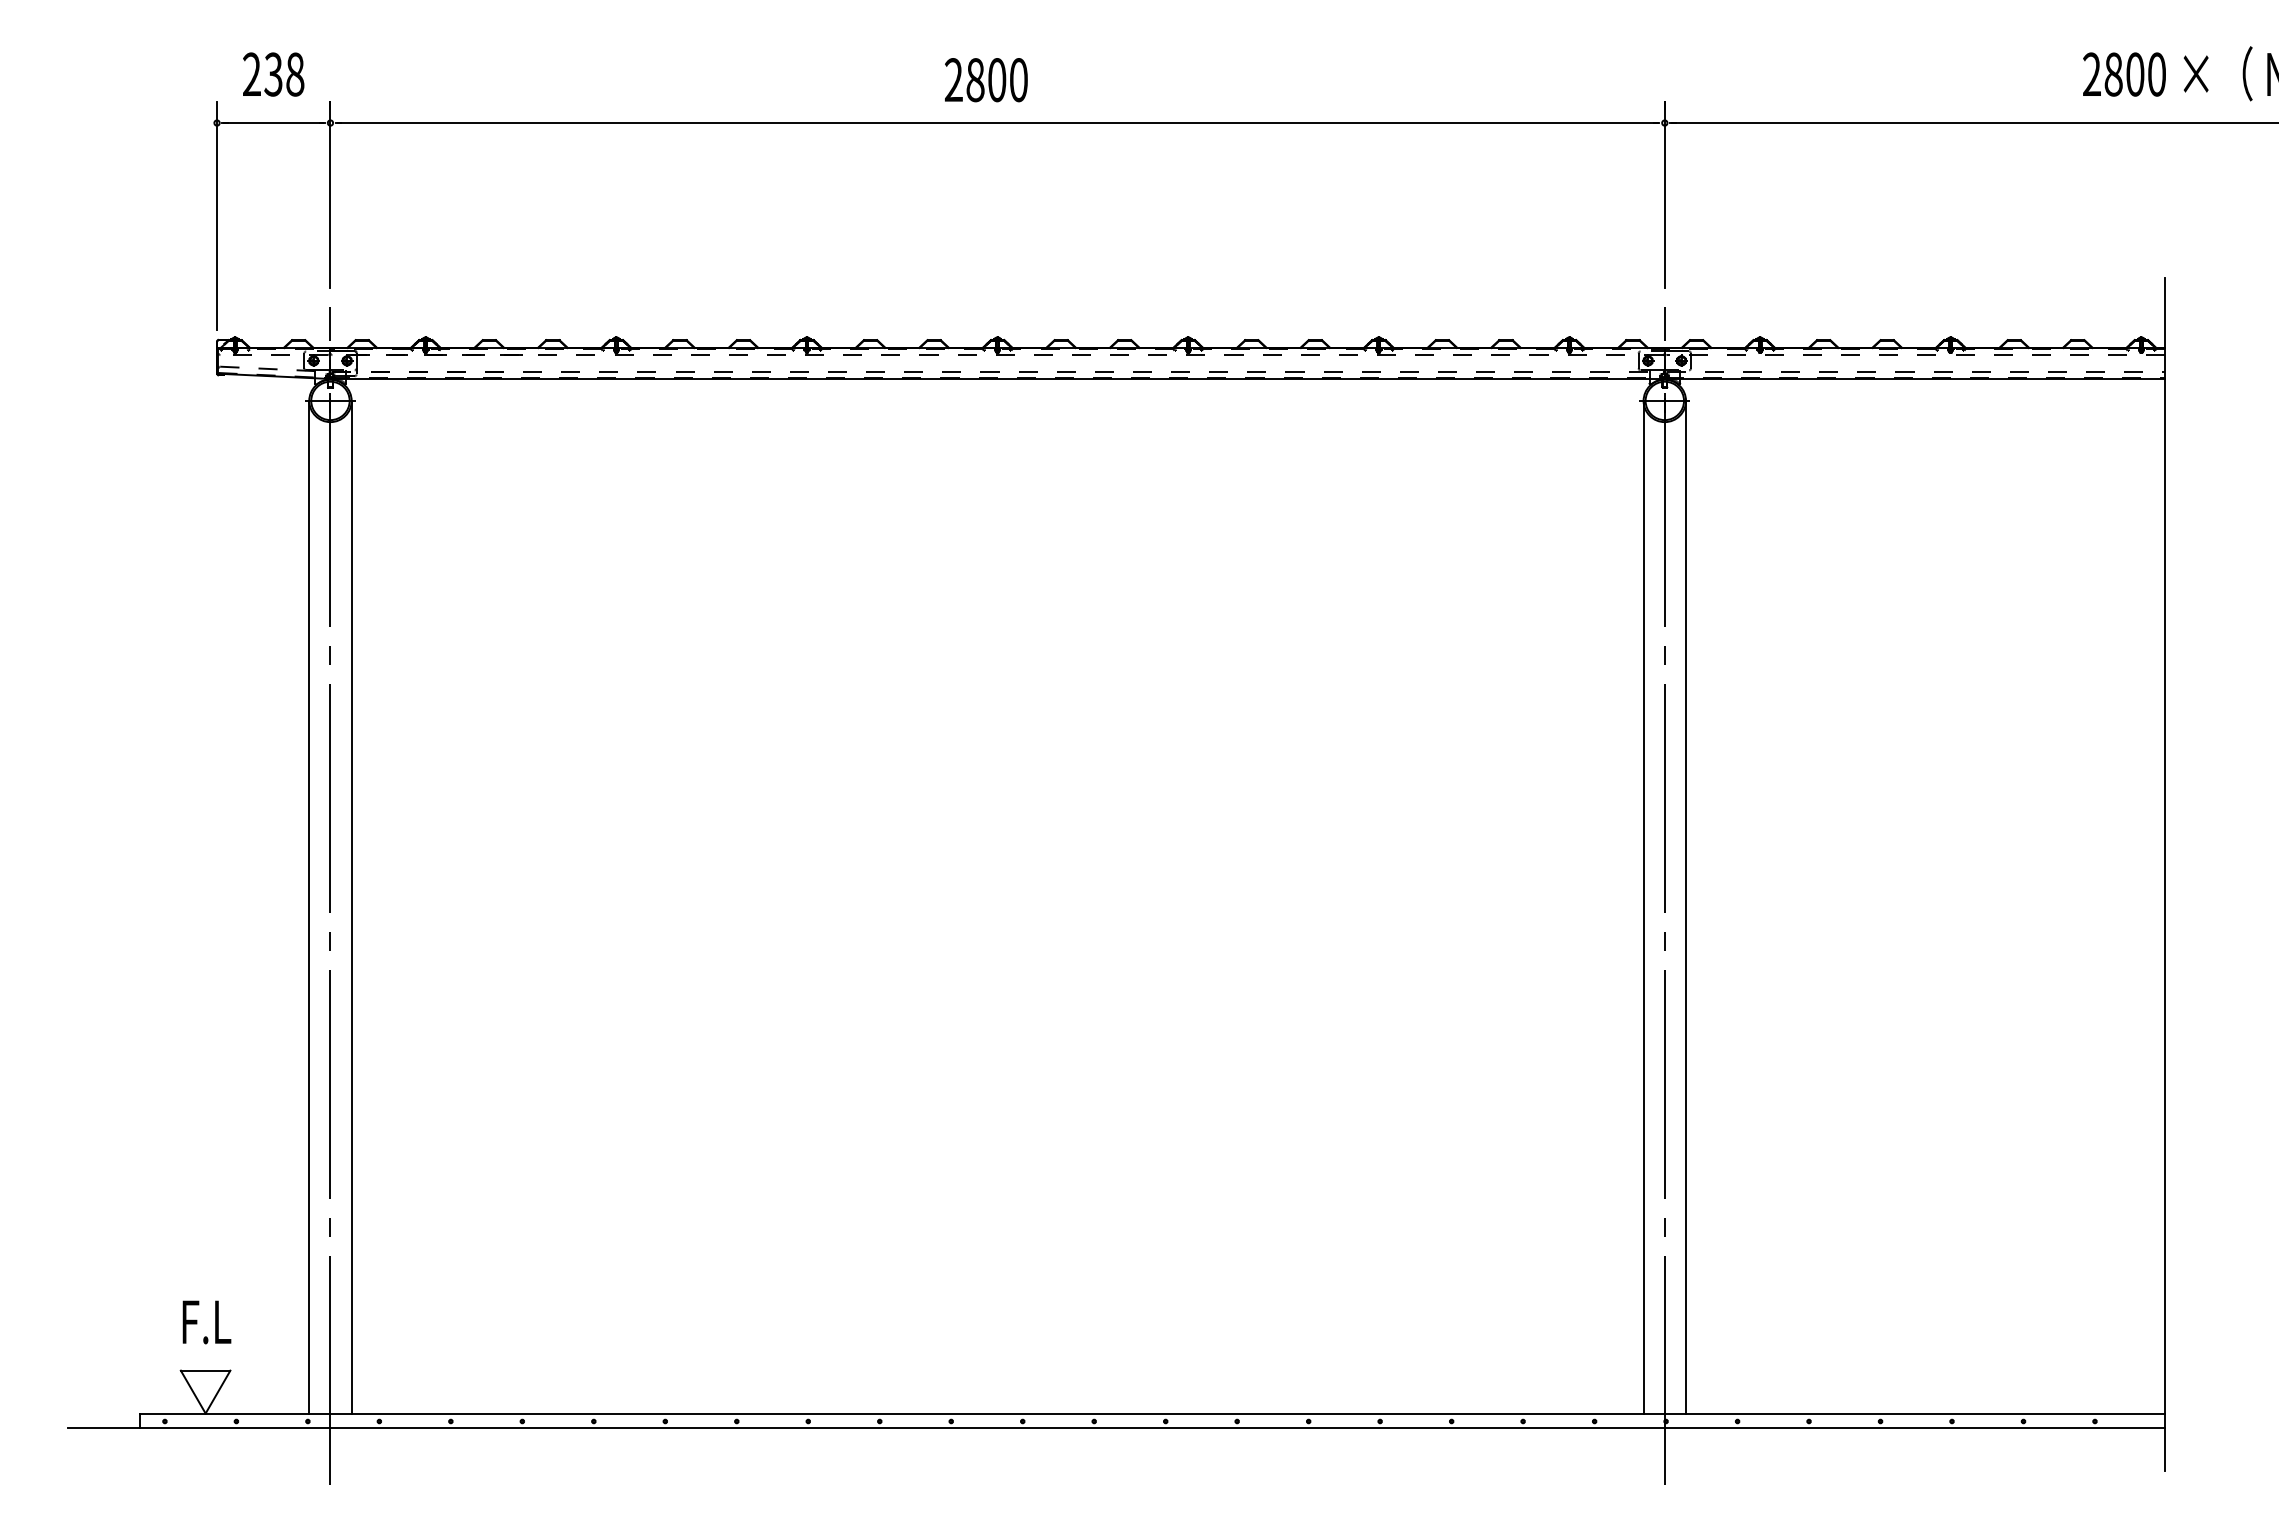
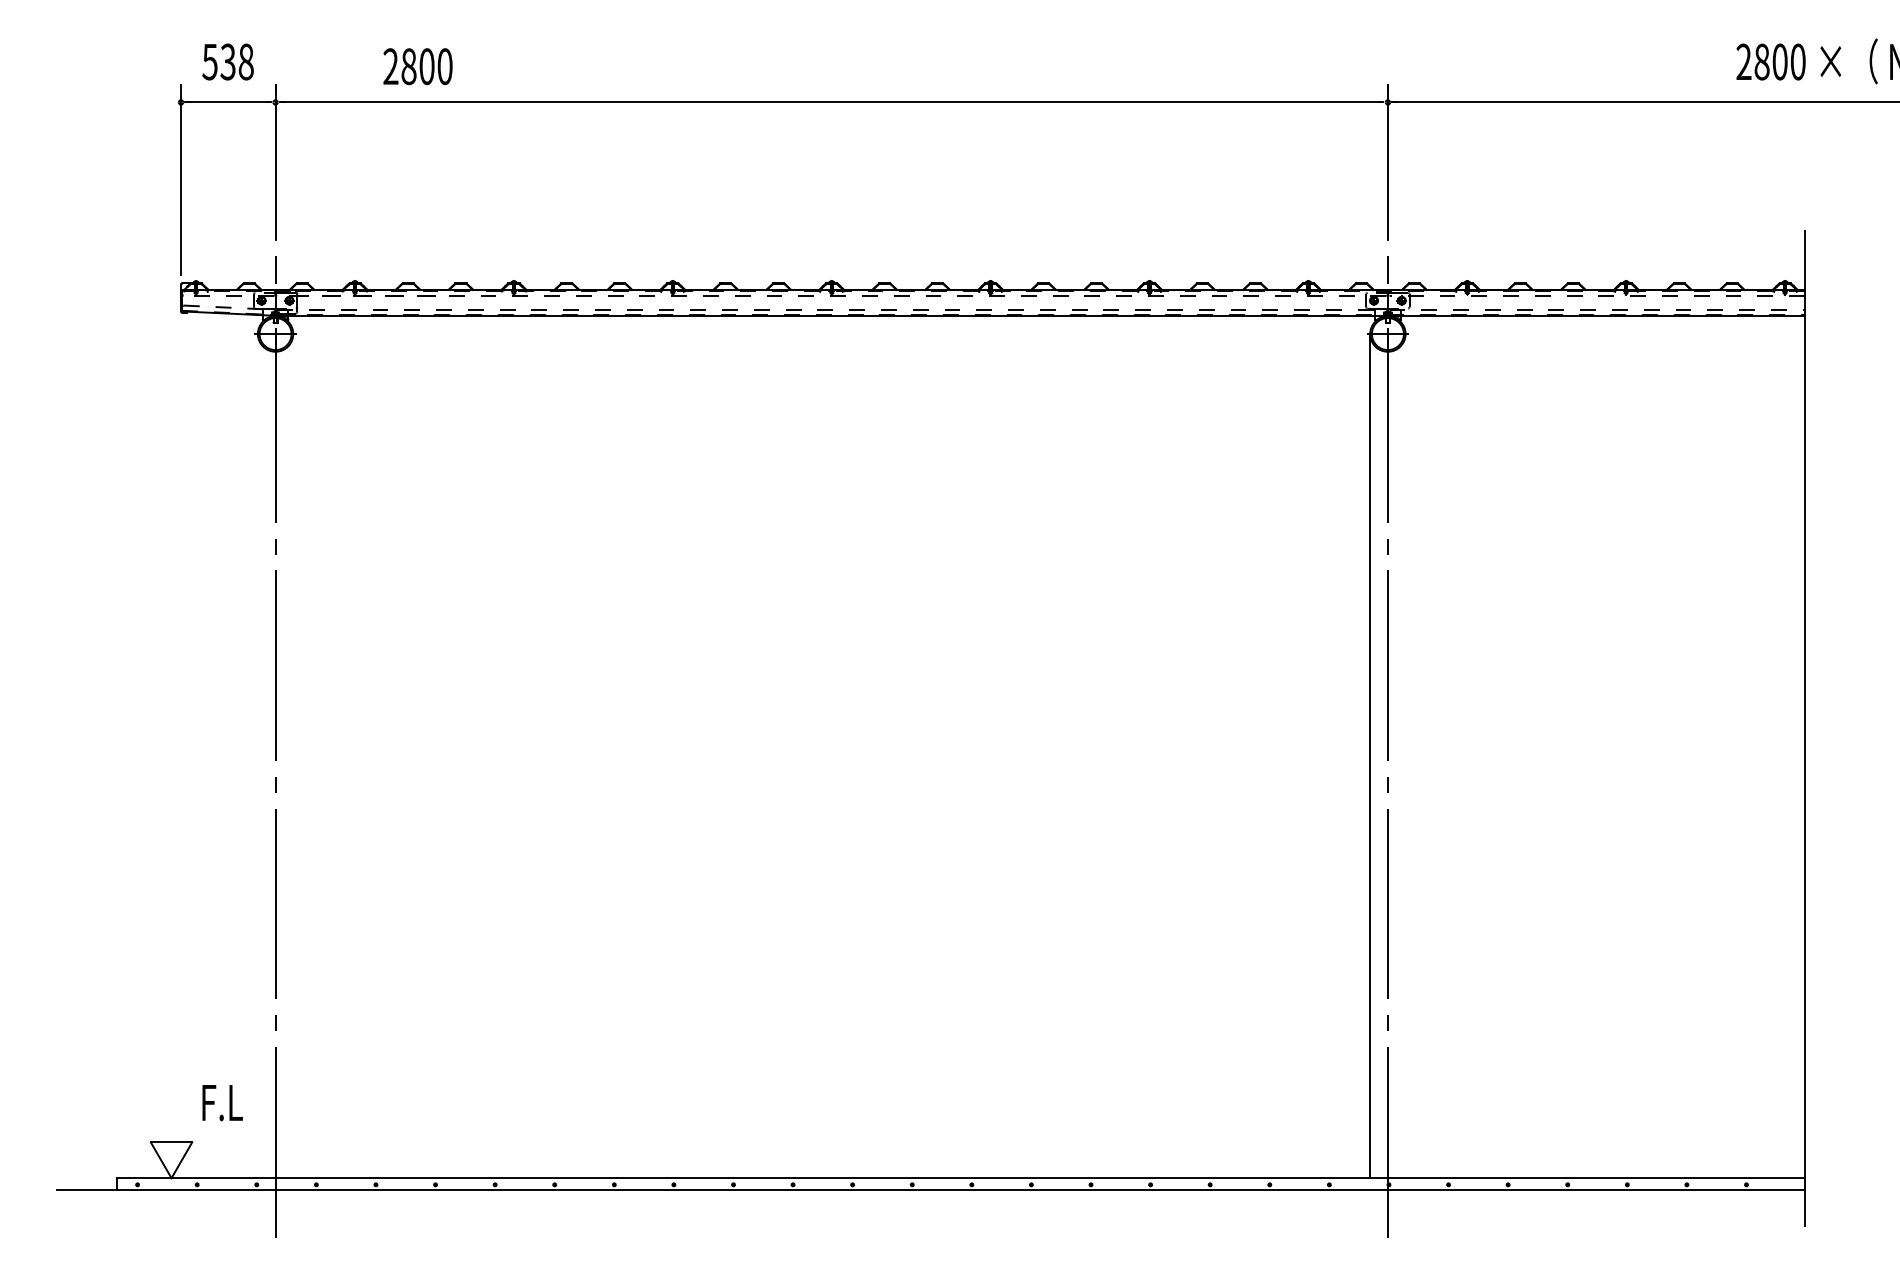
text: (251, 74) -> (209, 61), 238 -> 538
text: (986, 80) -> (418, 66), moved
line: (309, 906) -> (258, 755), removed
line: (351, 906) -> (293, 755), removed
line: (1686, 906) -> (1405, 755), removed
text: (206, 1322) -> (222, 1103), moved

